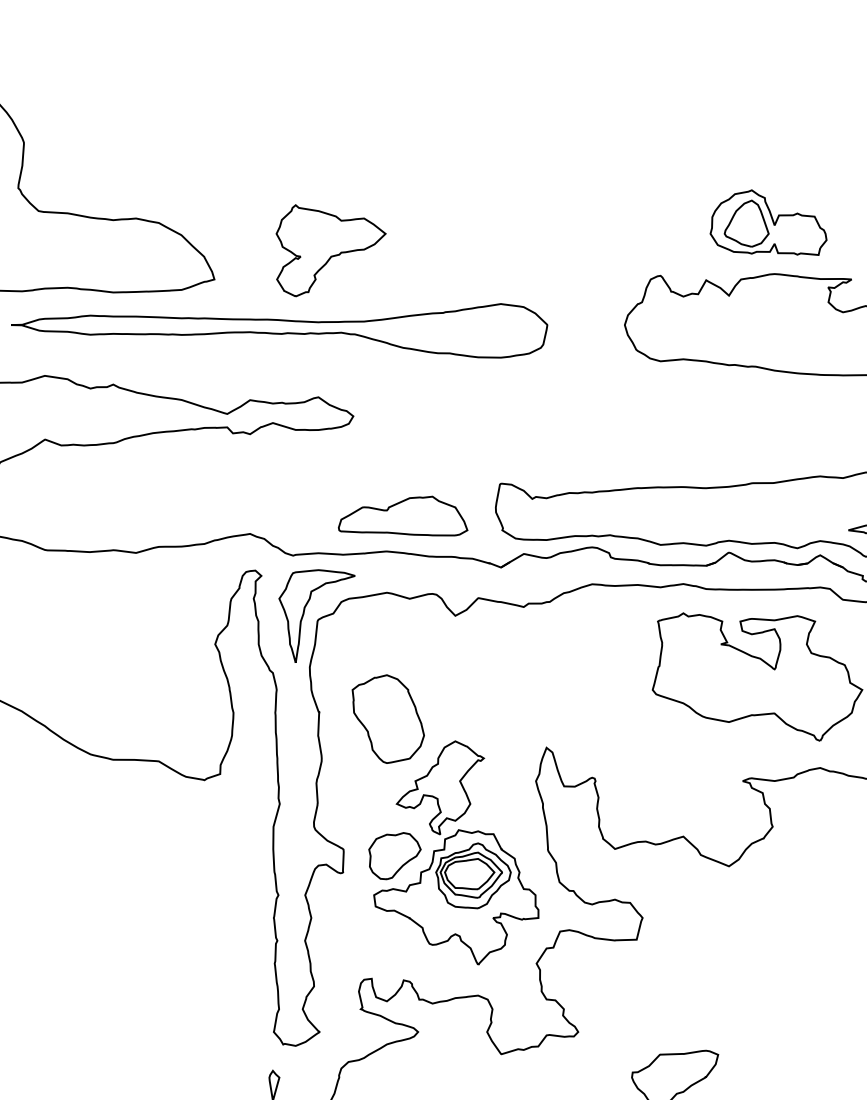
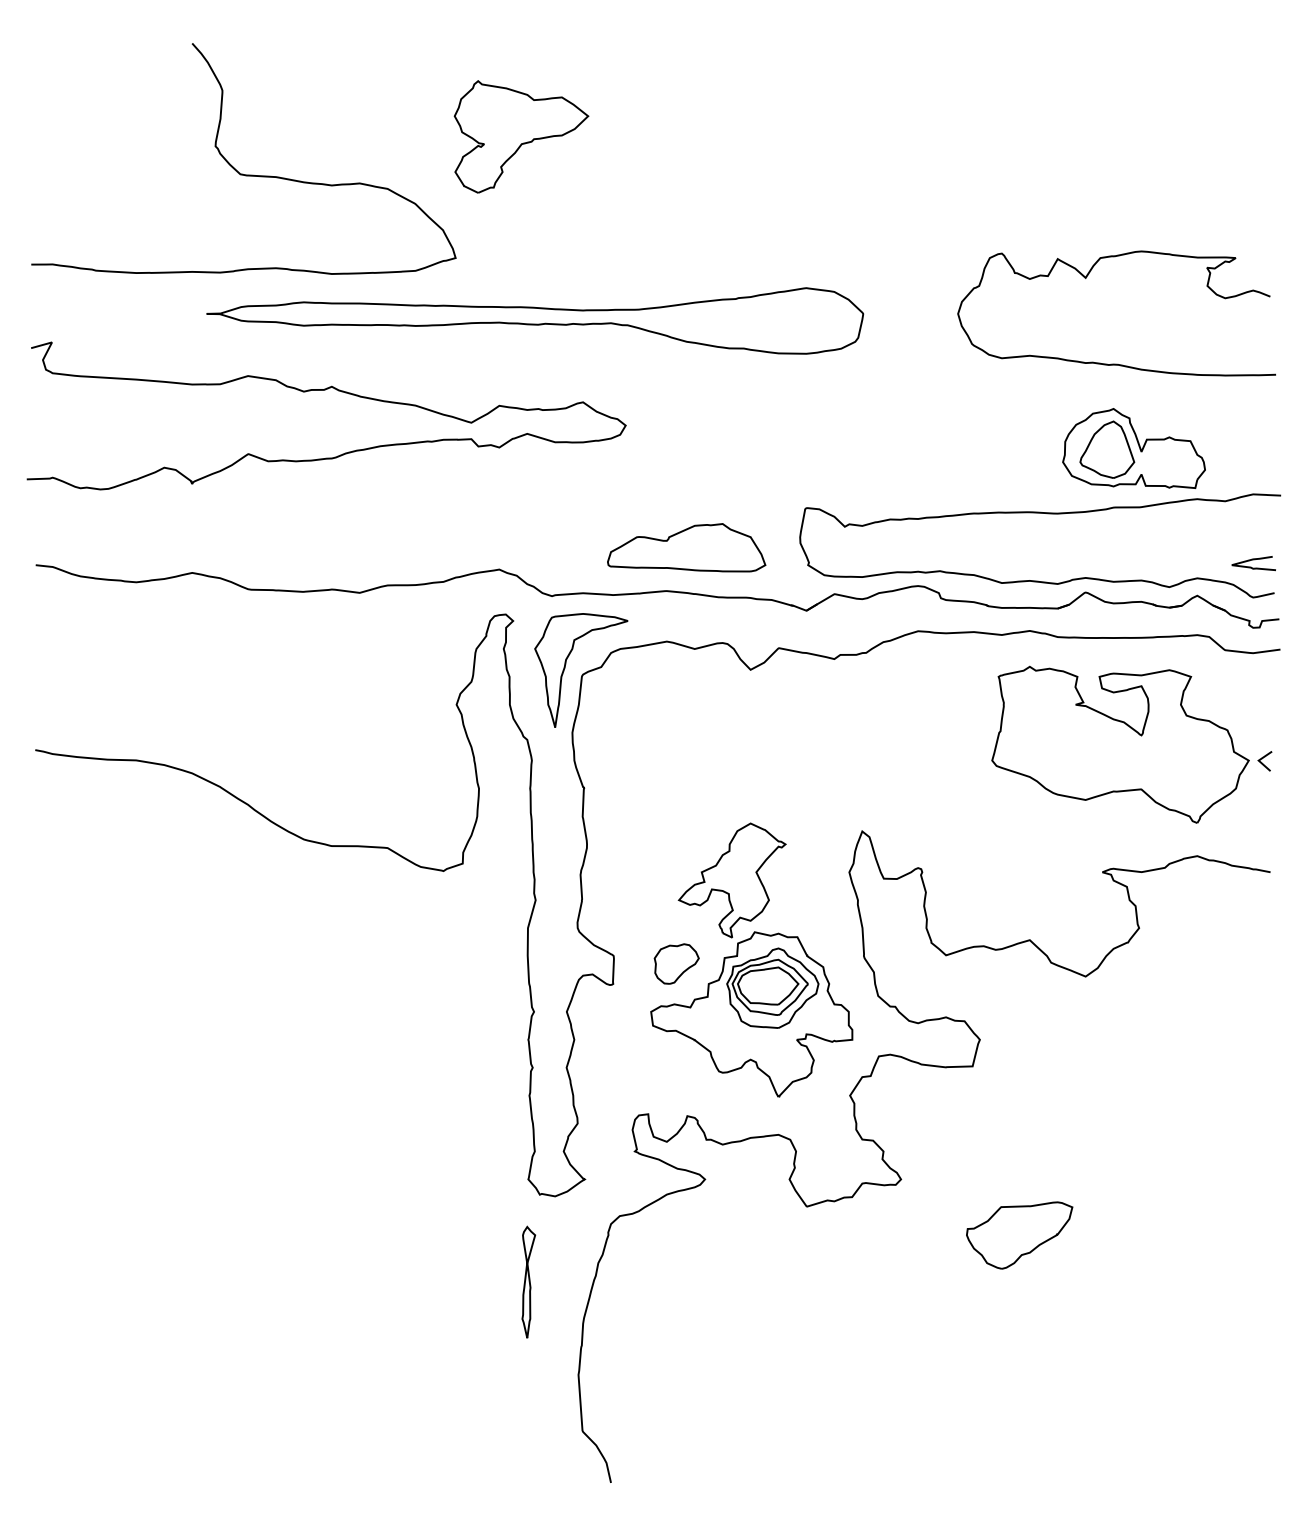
part: (768, 222) -> (1133, 448), moved
part: (331, 250) -> (521, 136), moved
part: (388, 718) -> (668, 795), removed
part: (394, 855) -> (676, 963), size x0.7

